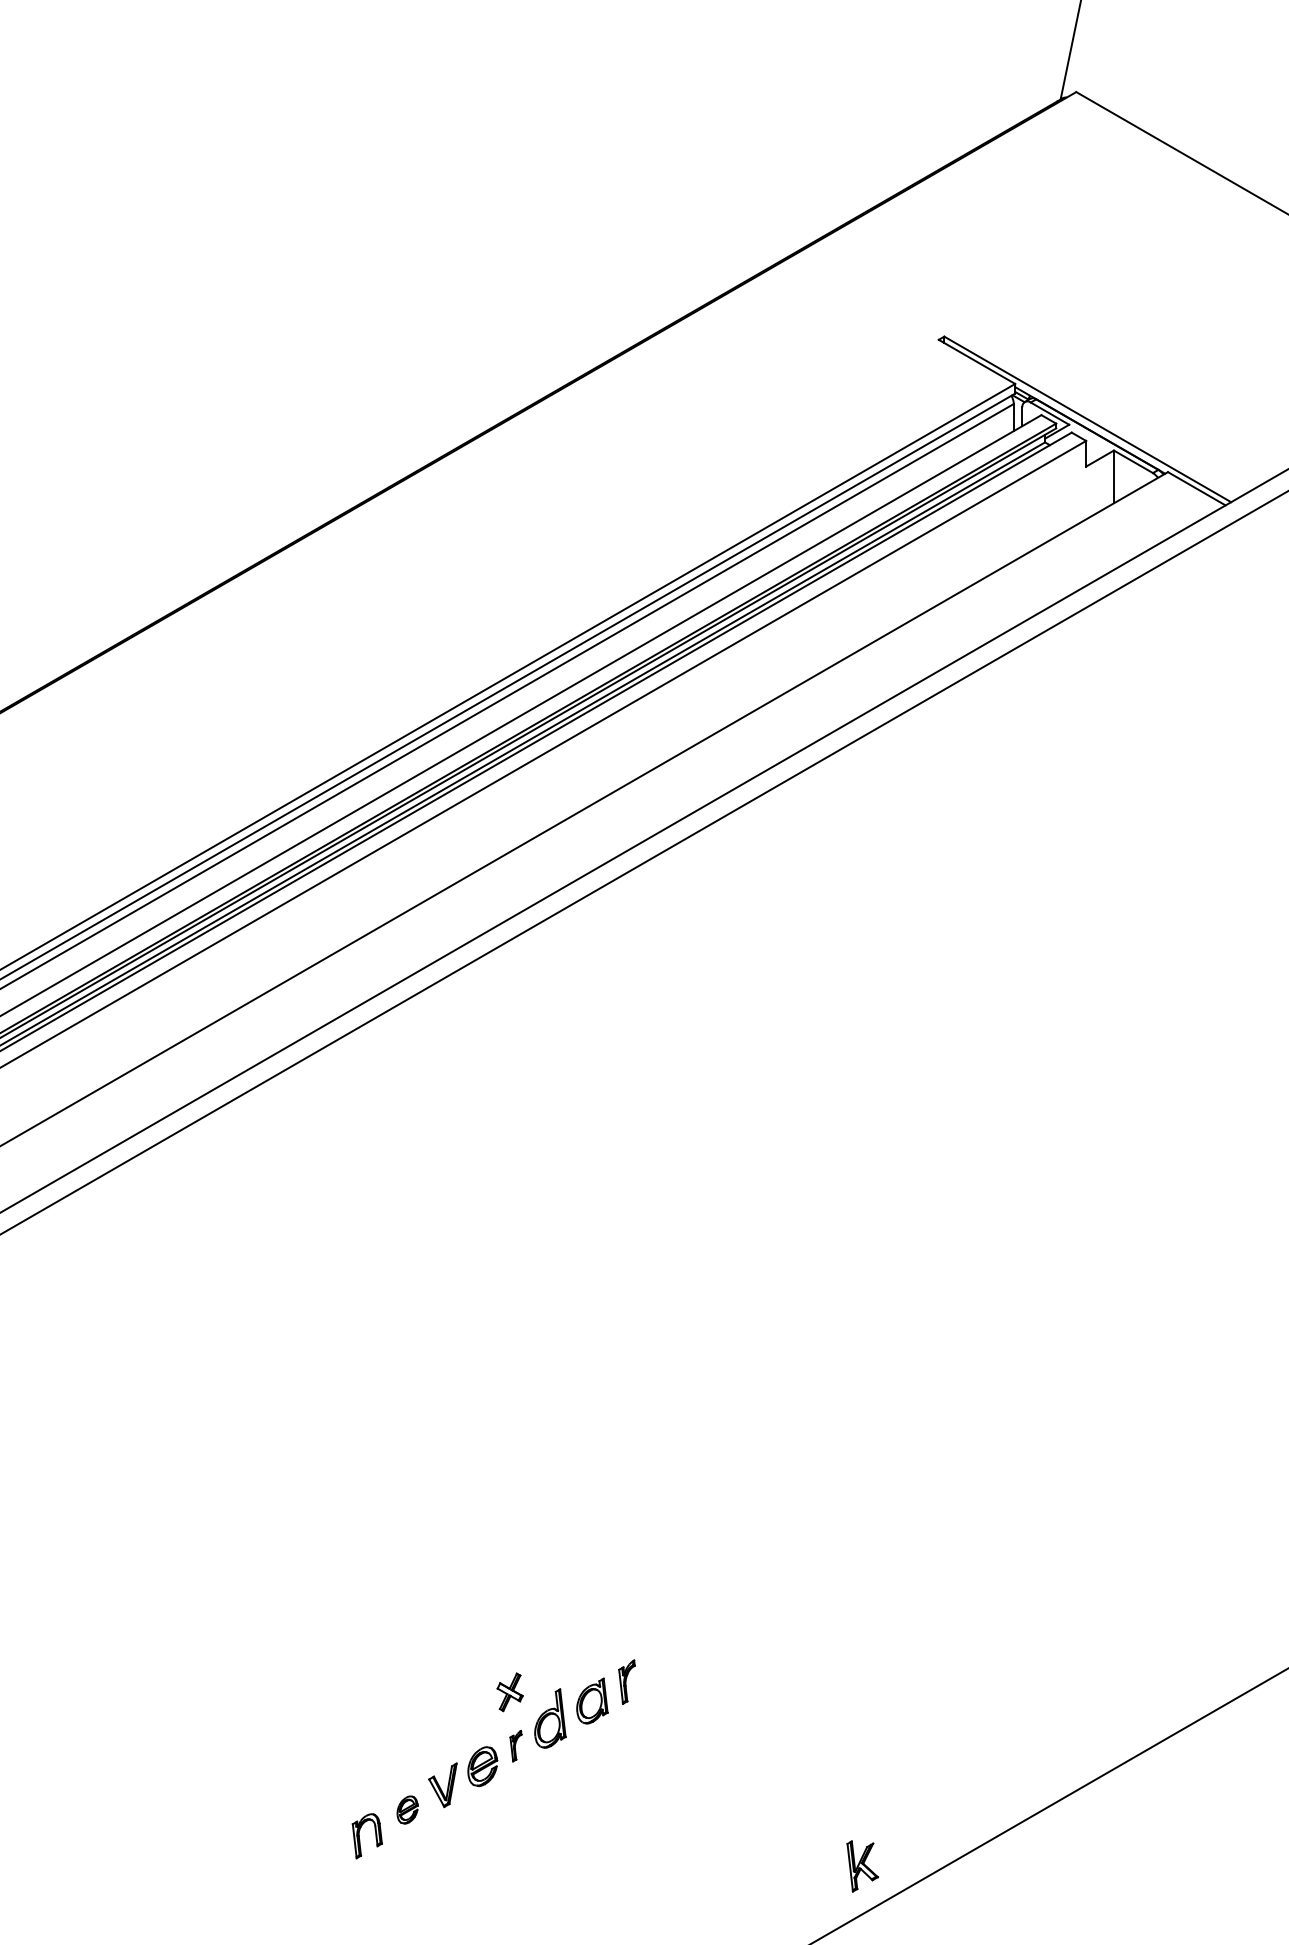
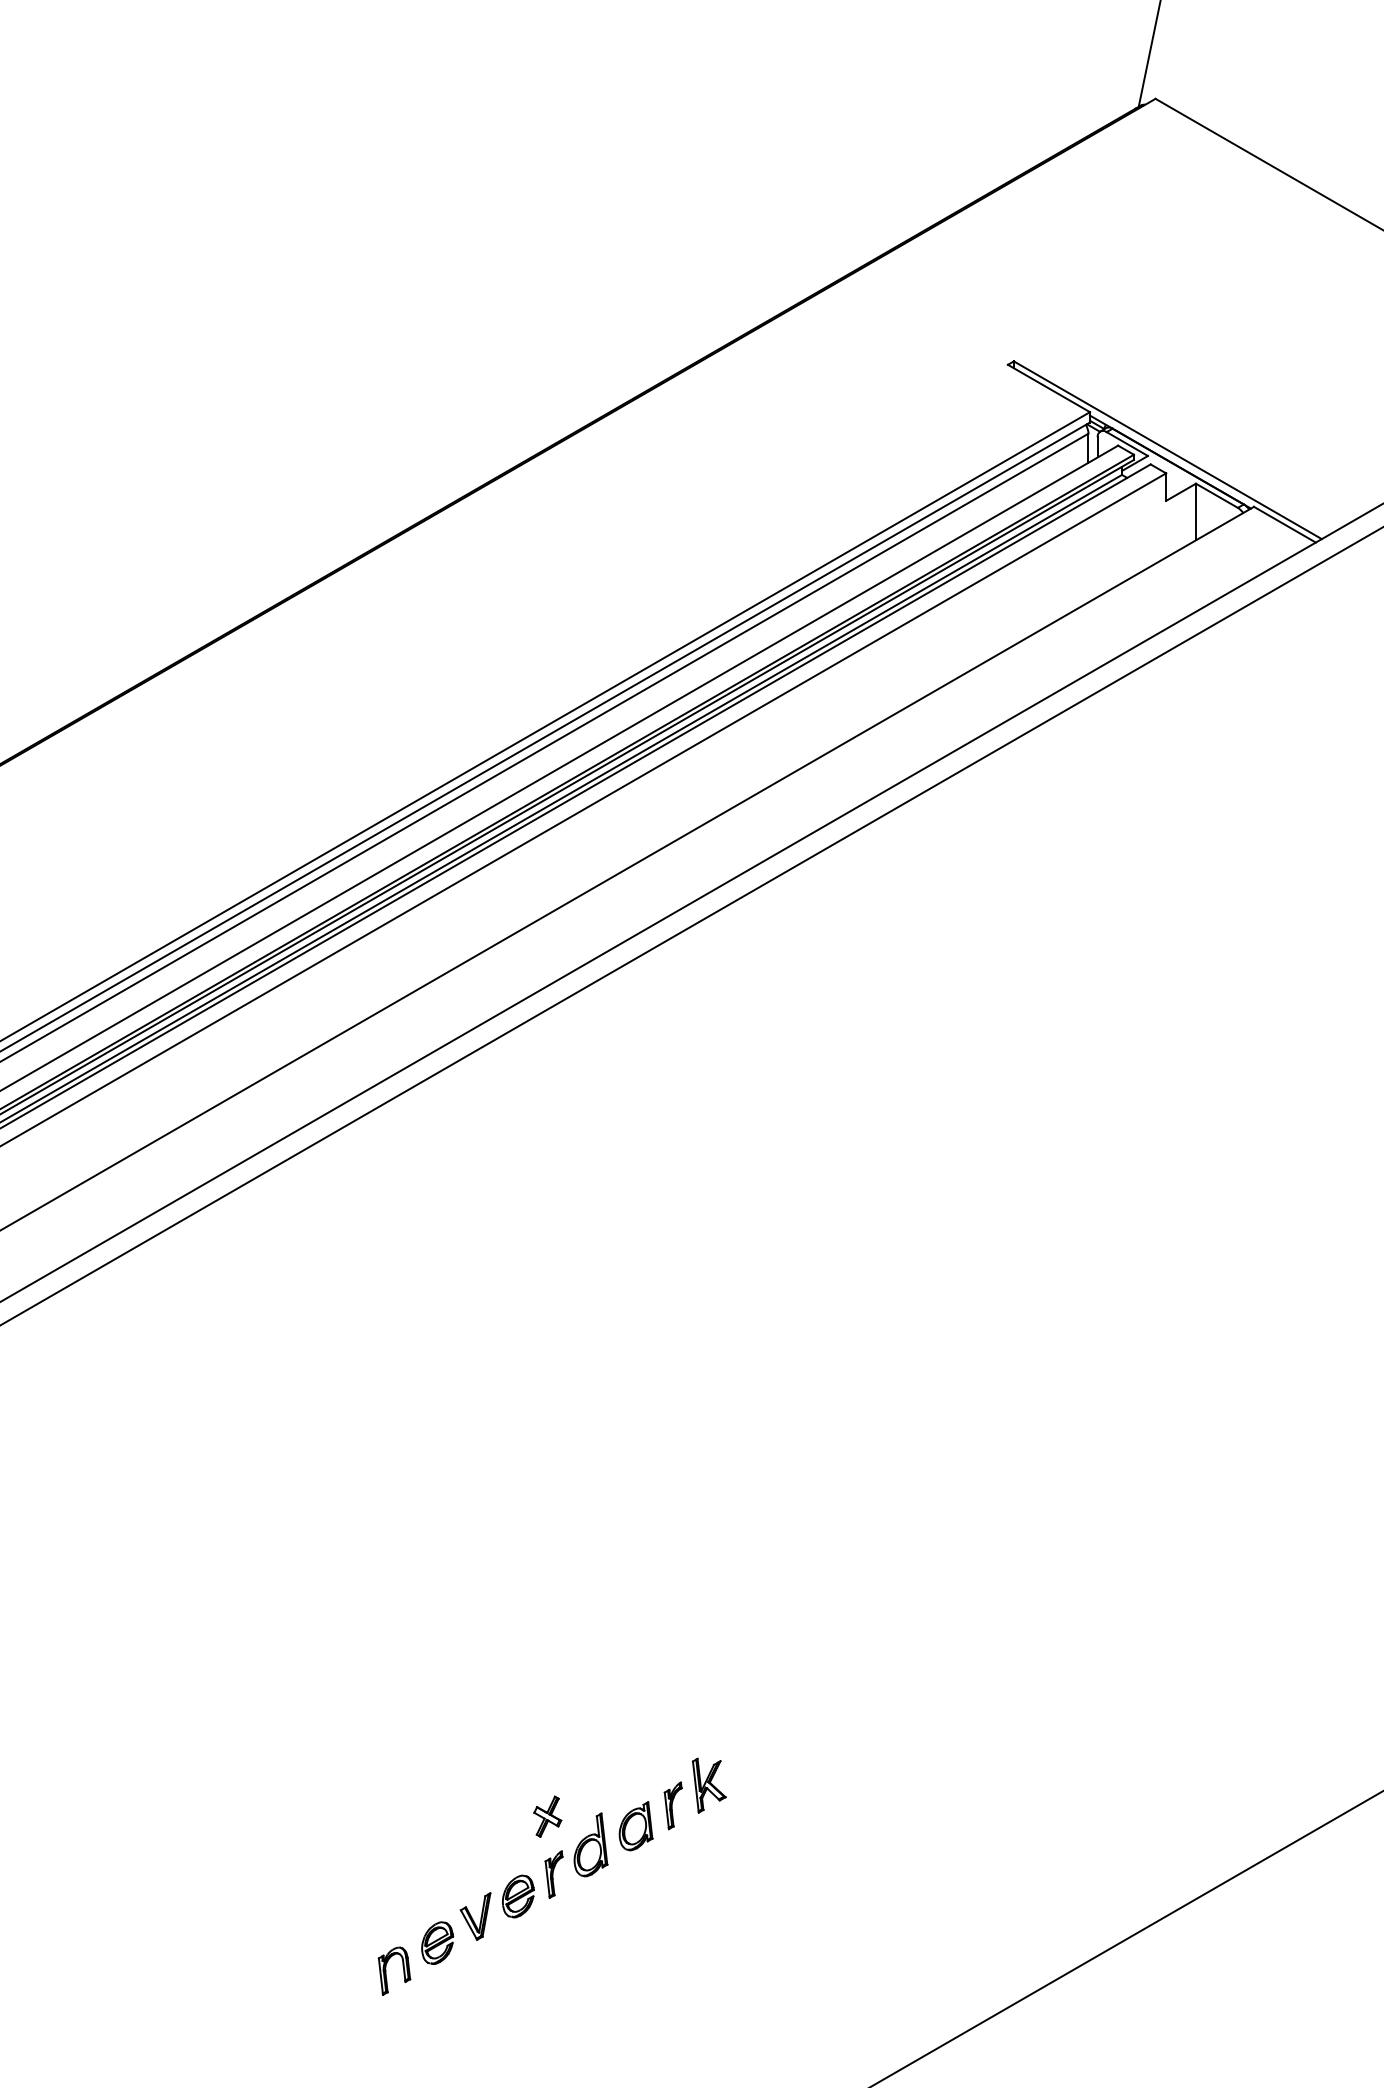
part: (515, 1746) -> (553, 1874), size x1.43
part: (407, 1809) -> (437, 1942), size x1.43
part: (862, 1866) -> (708, 1785), moved

